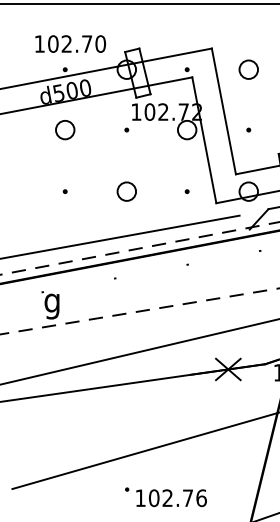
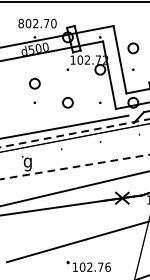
text: (38, 43) -> (20, 23), 102.70 -> 802.70
circle: (249, 69) -> (133, 48), moved
circle: (64, 129) -> (34, 83), moved

